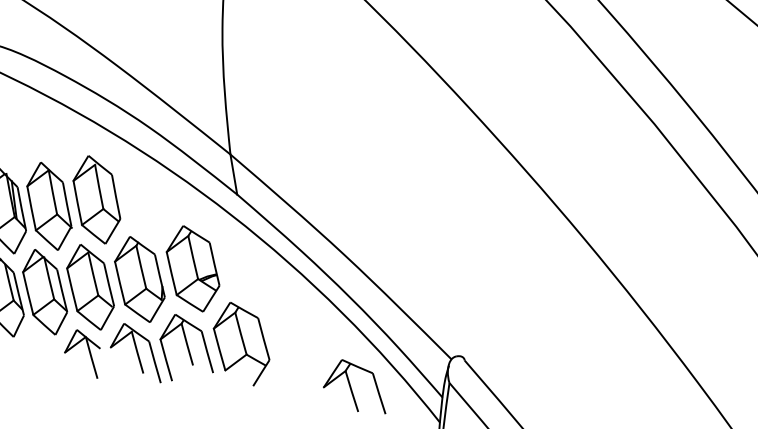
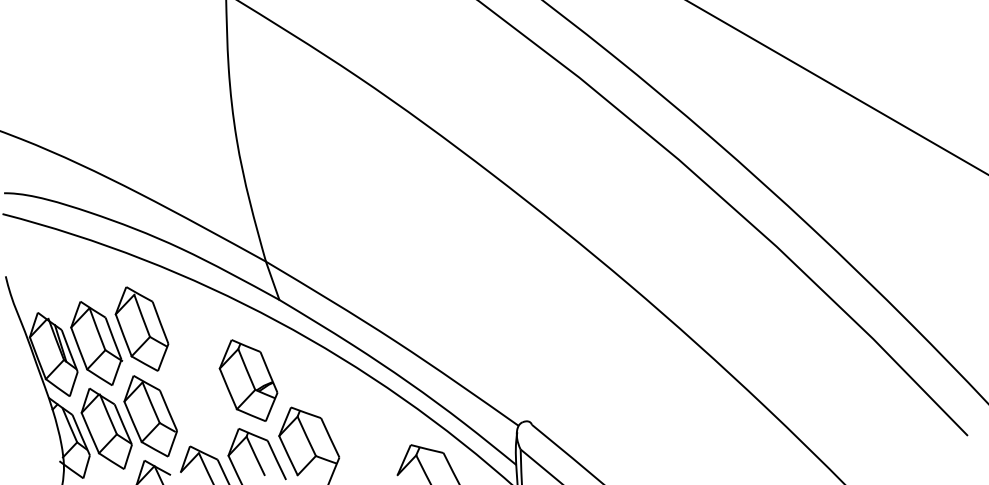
part: (139, 279) -> (197, 400), removed

